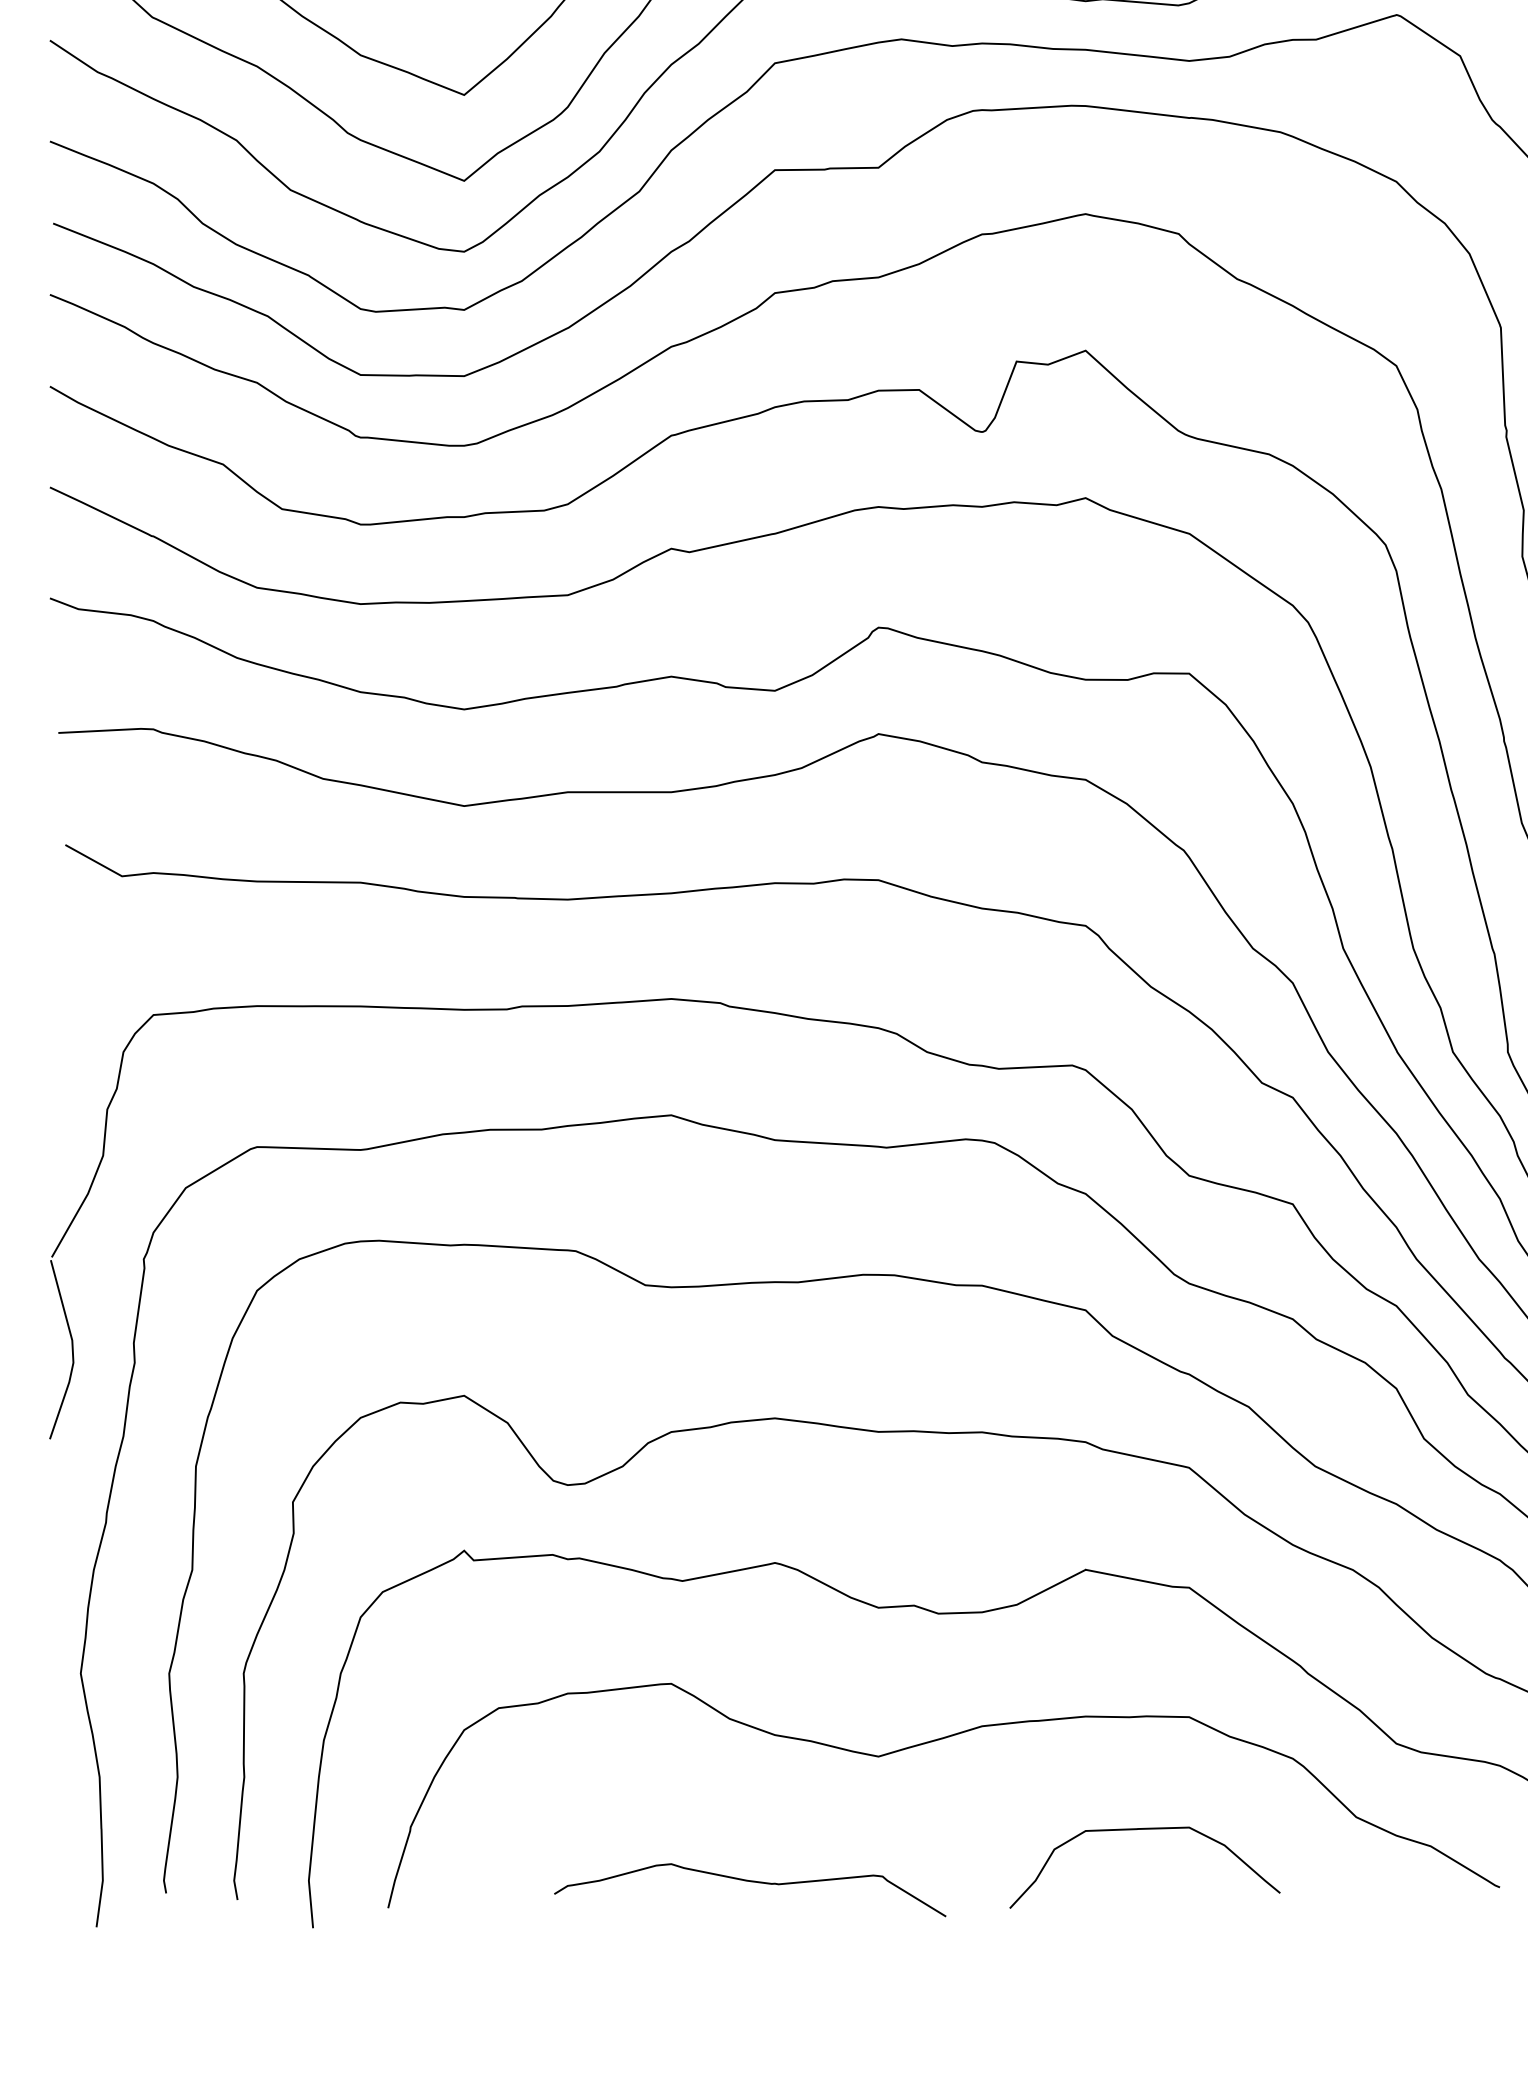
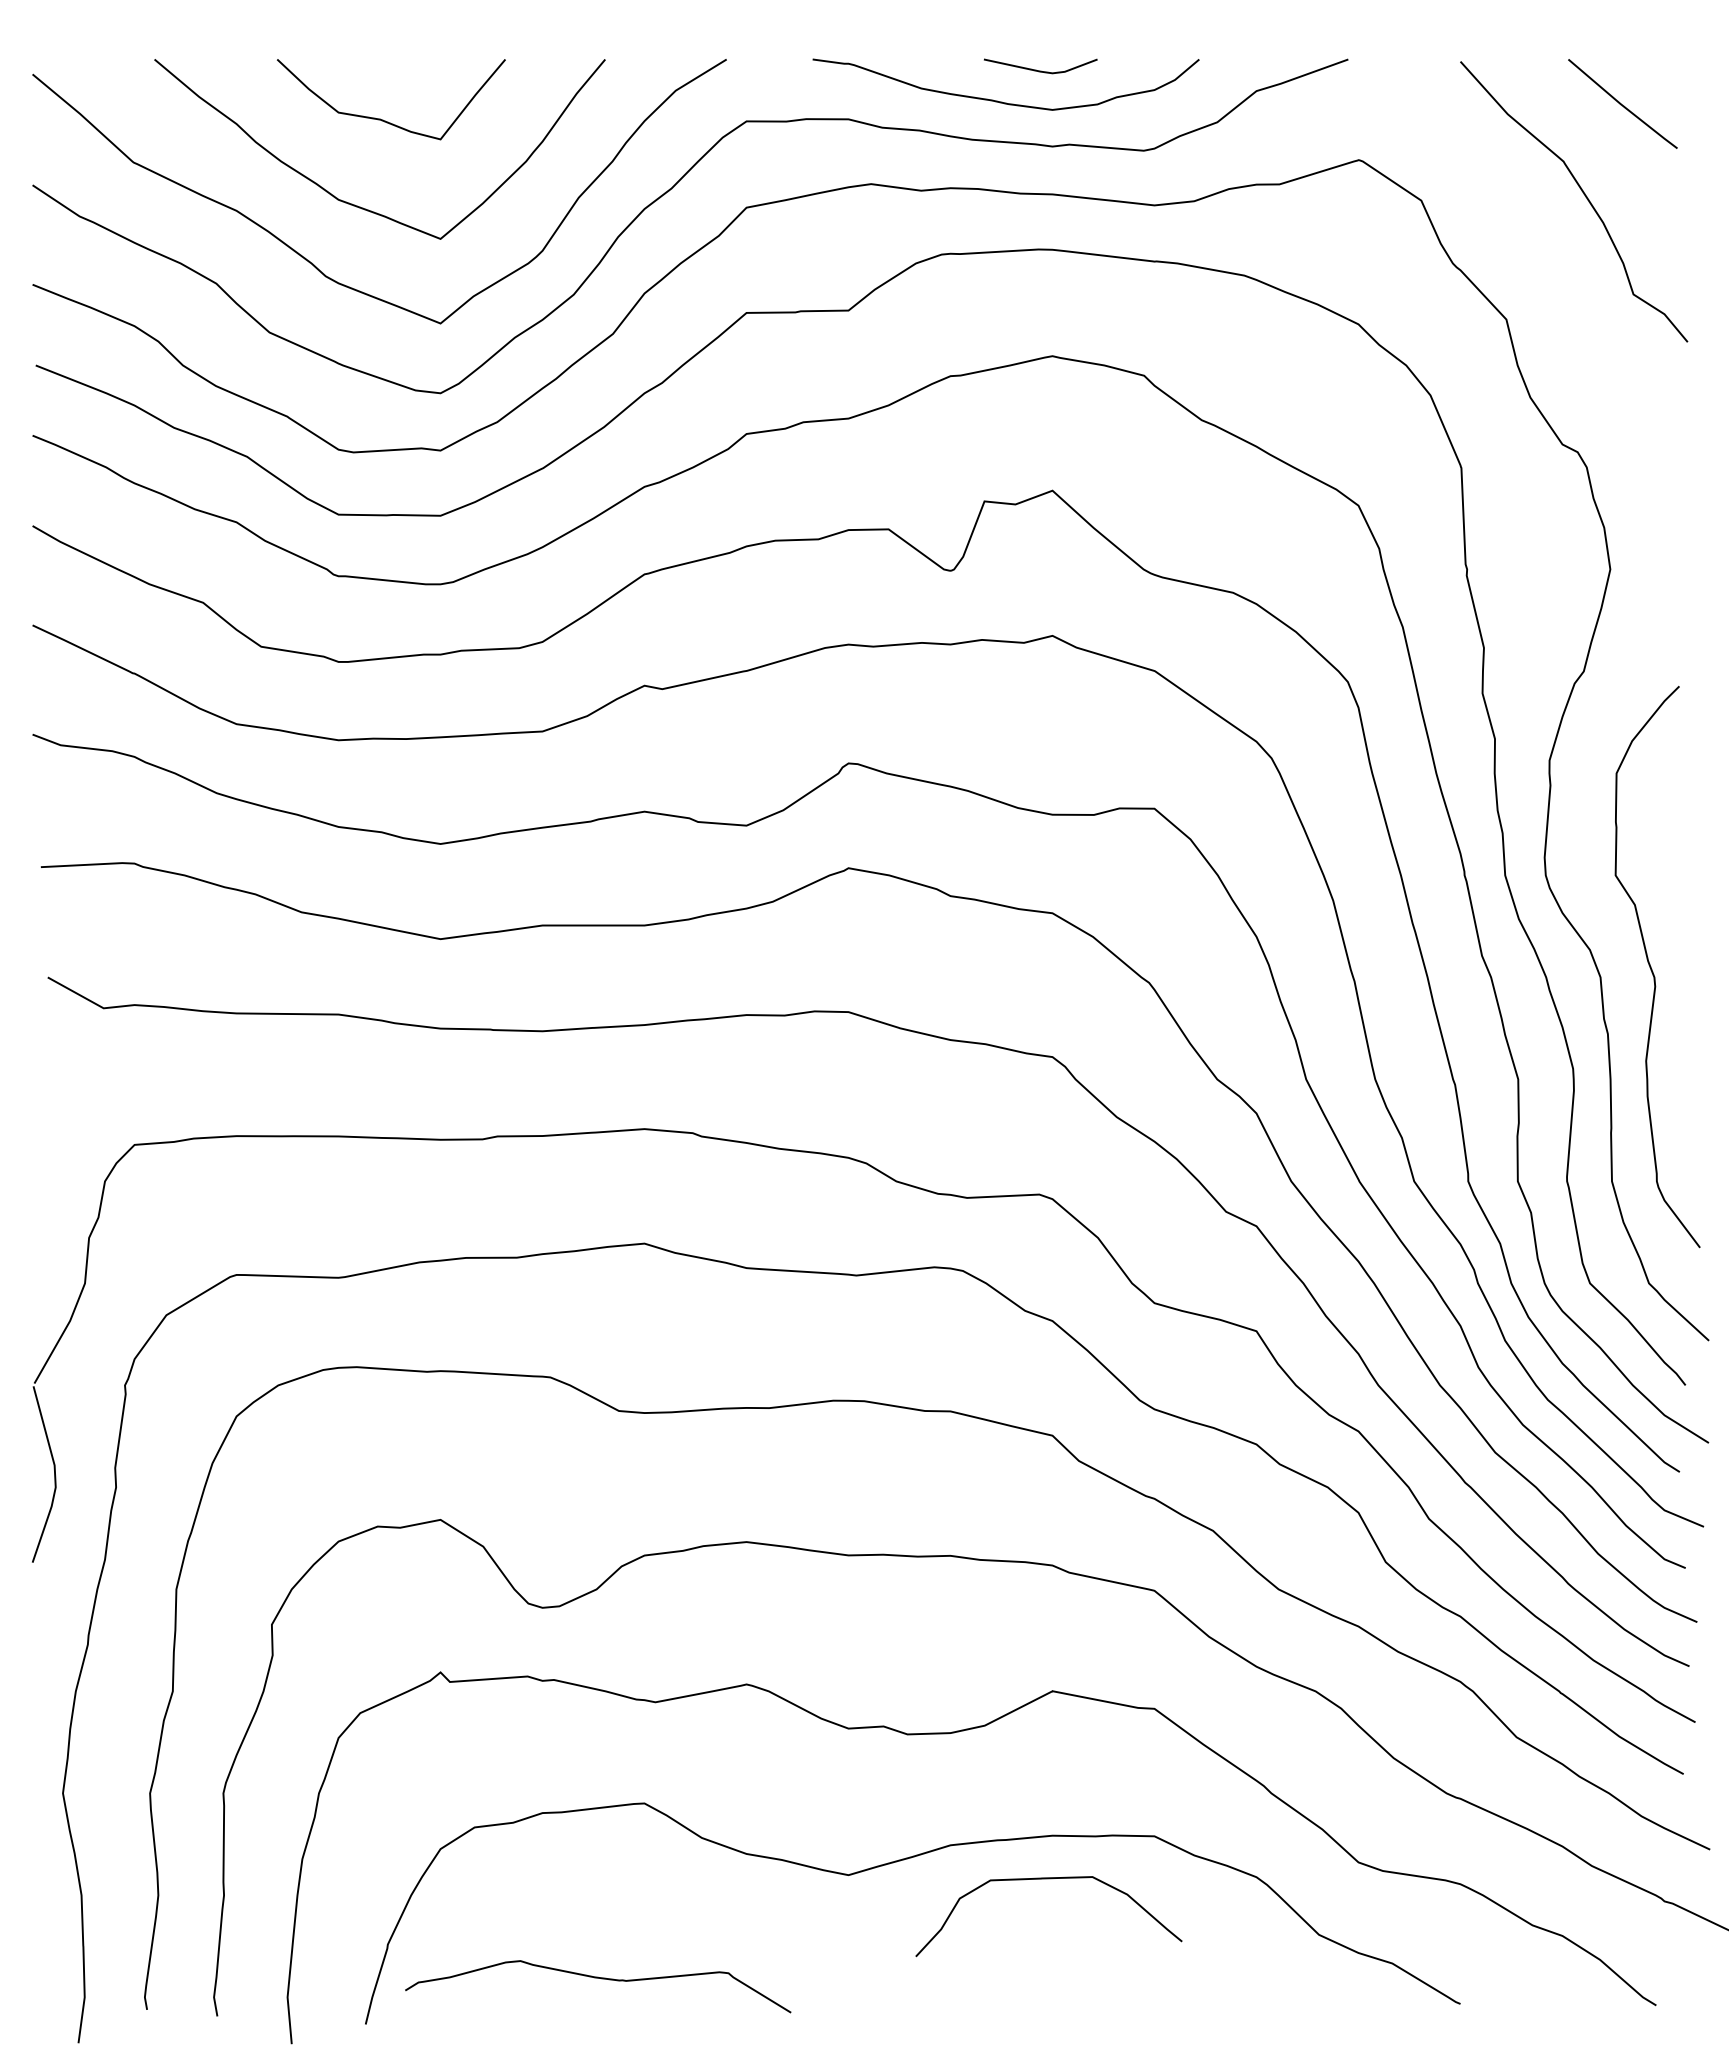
curve: (1144, 1830) -> (1048, 1879), moved
curve: (753, 1882) -> (601, 1979), moved

